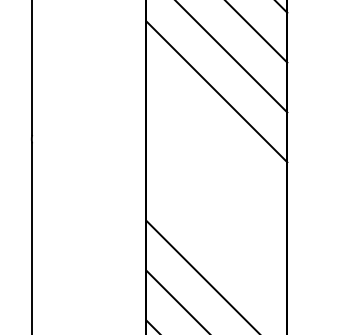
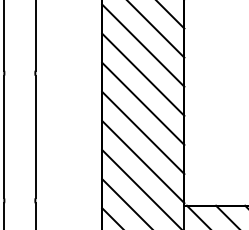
line: (217, 141) -> (143, 74), added
line: (217, 190) -> (143, 103), added
line: (217, 240) -> (143, 132), added

